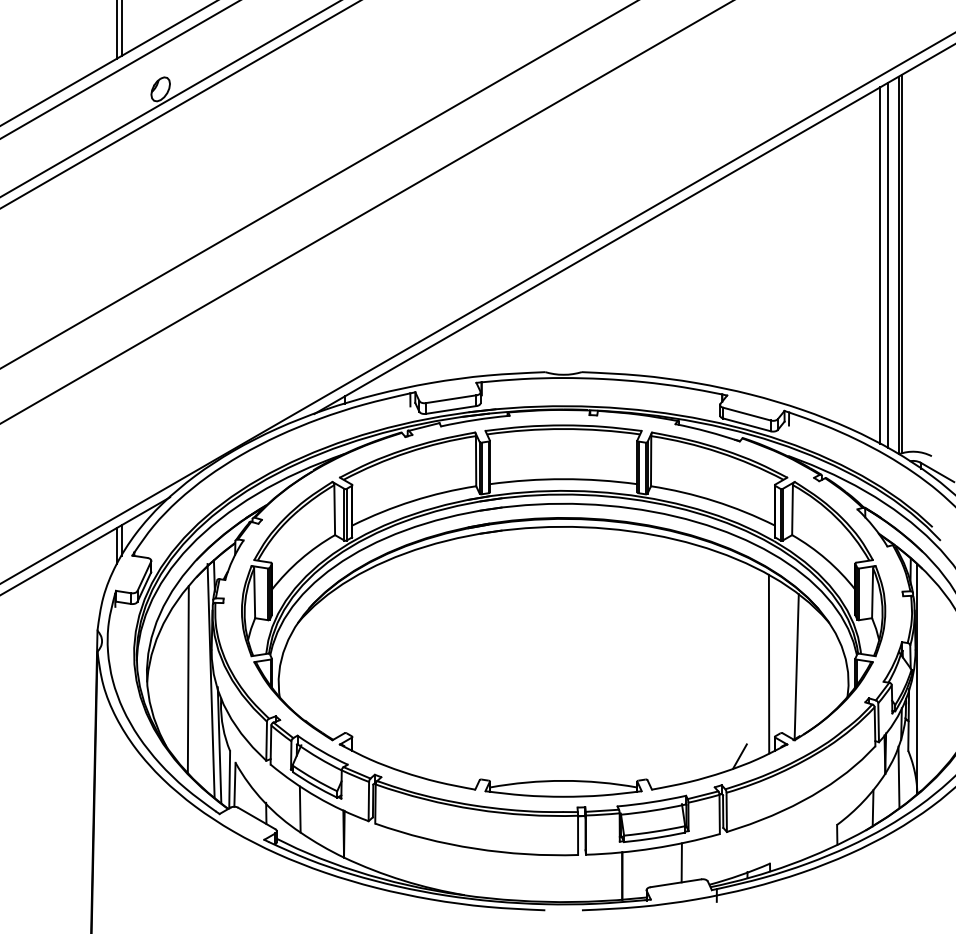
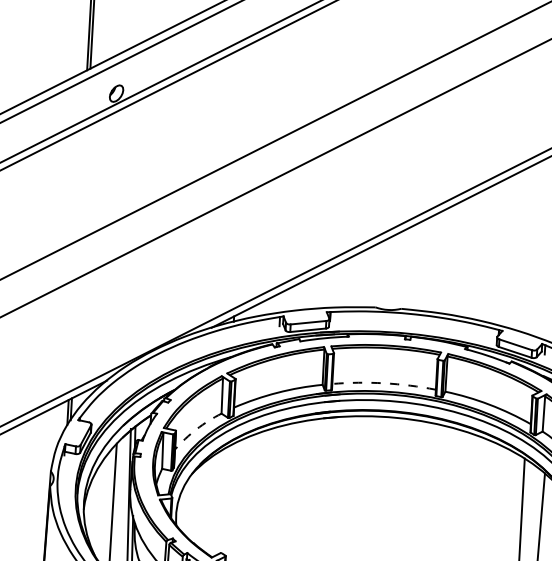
arc: (563, 479) -> (384, 383), solid -> dashed
arc: (300, 559) -> (196, 429), solid -> dashed

